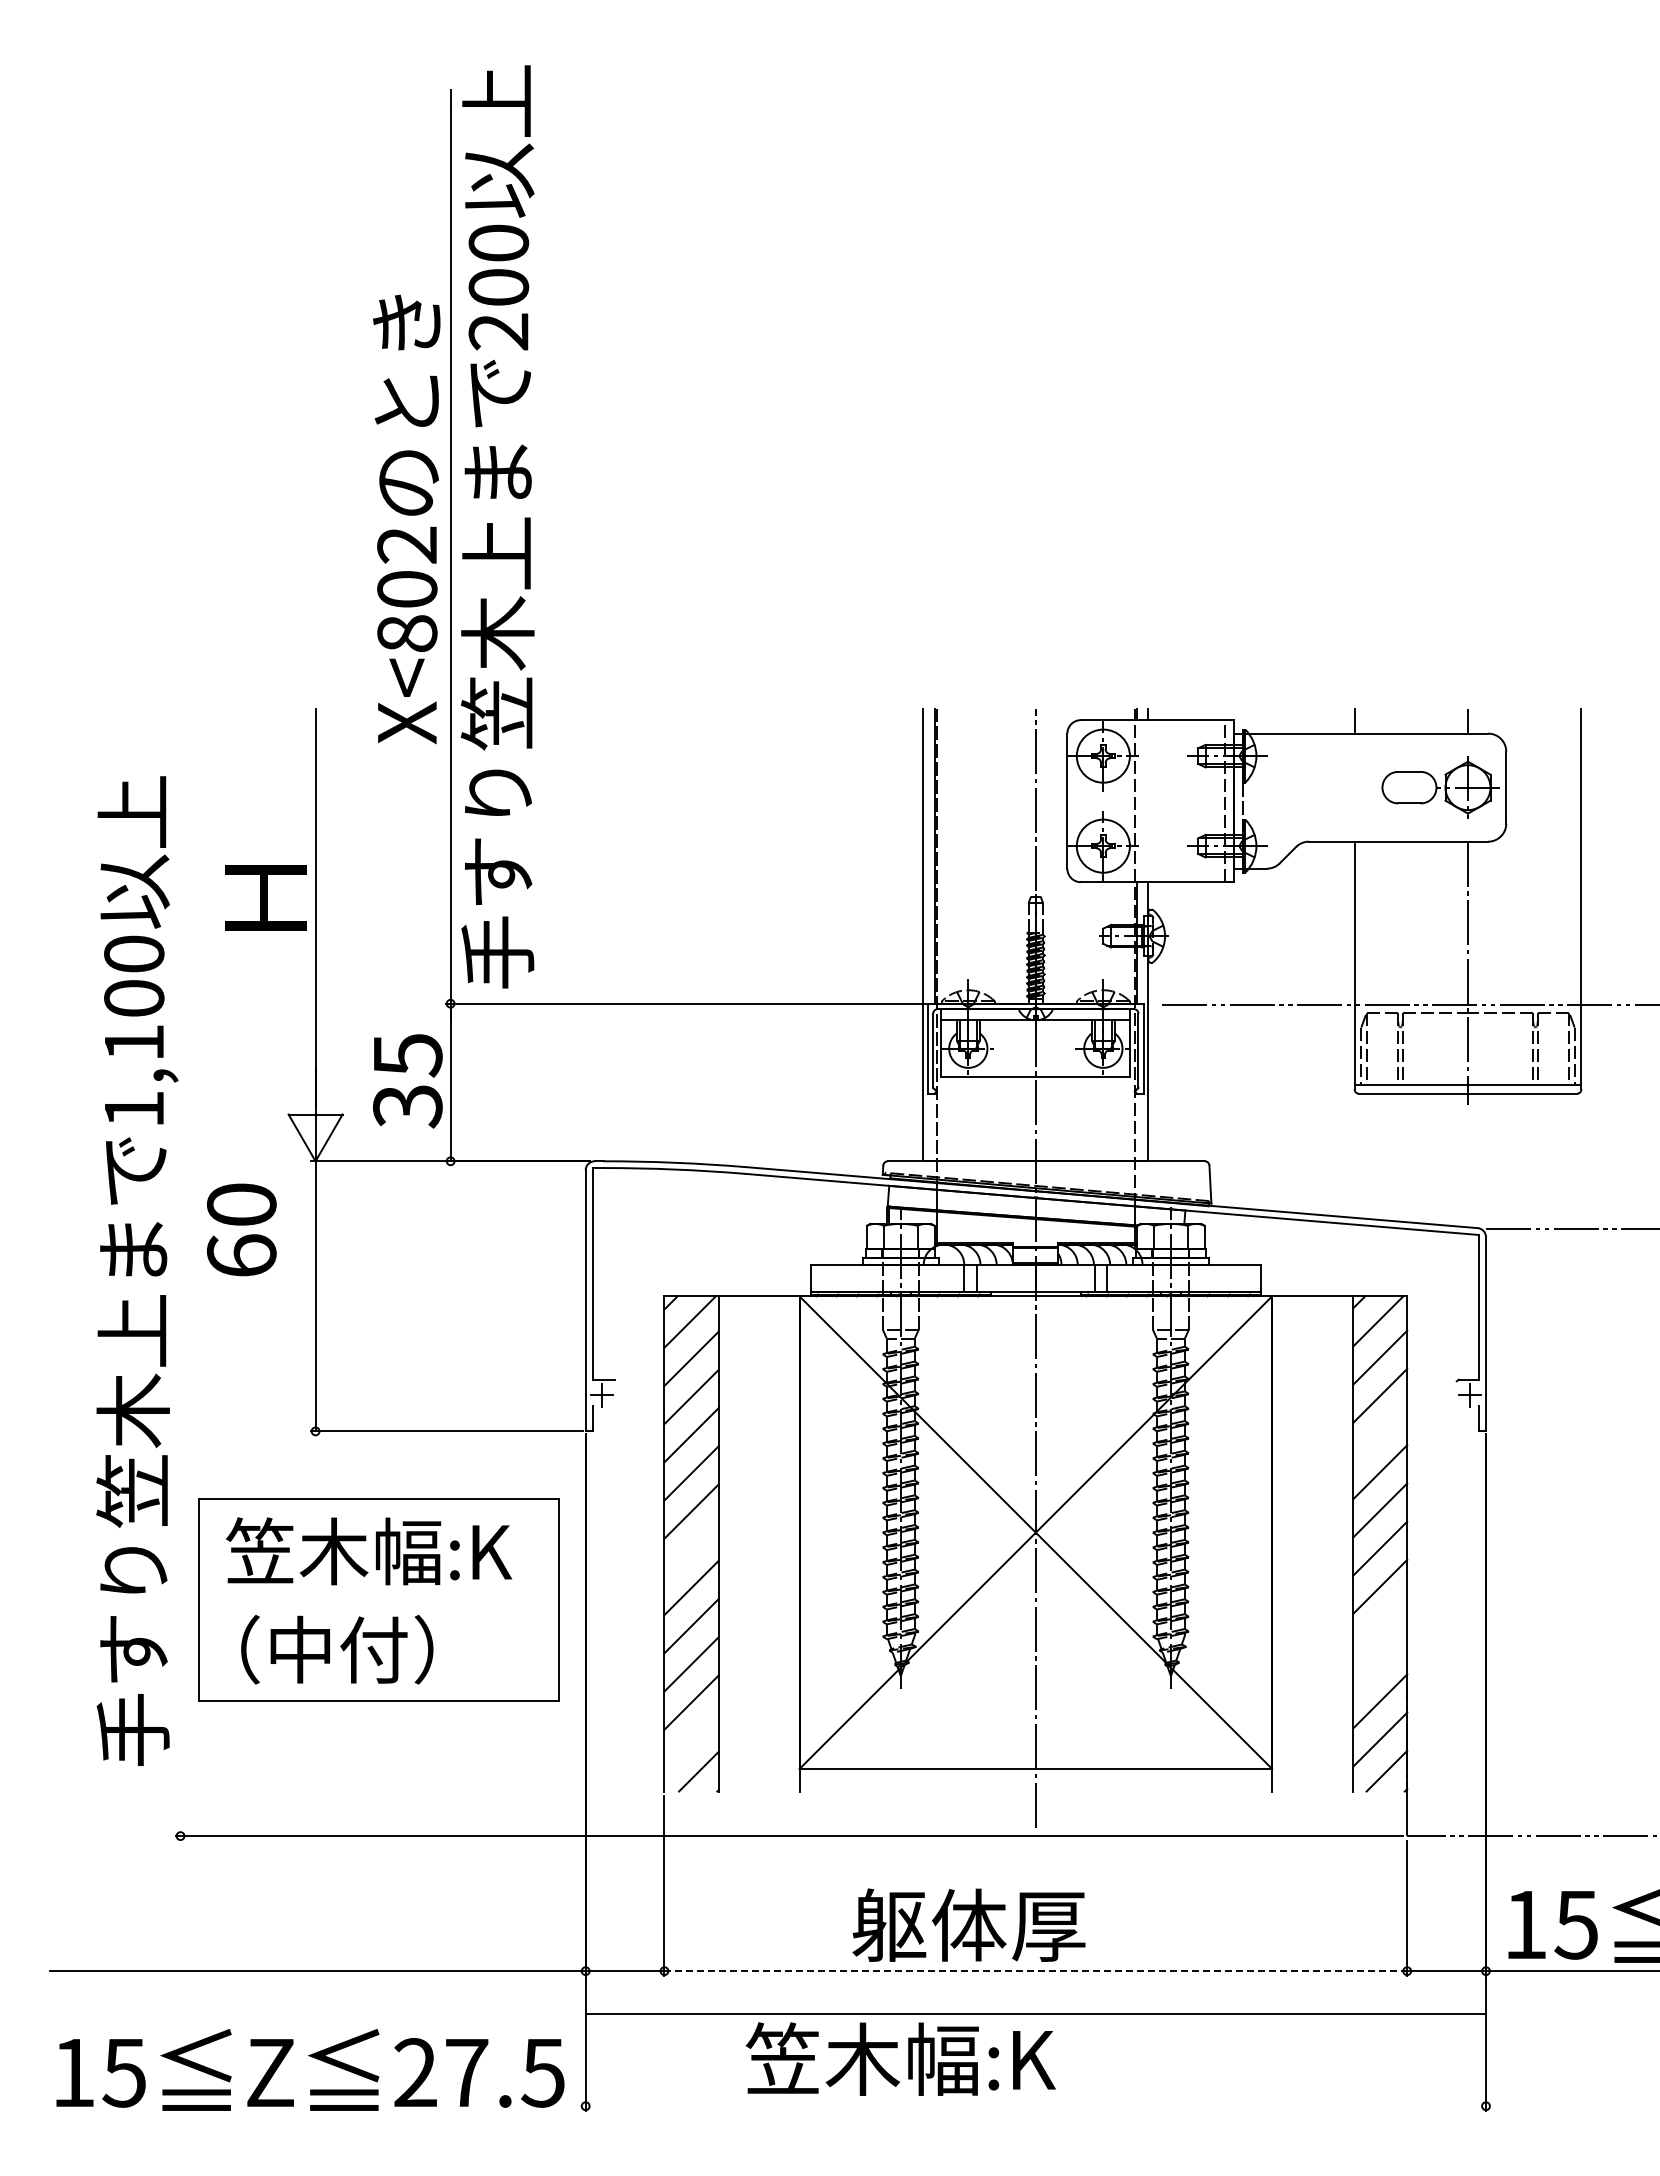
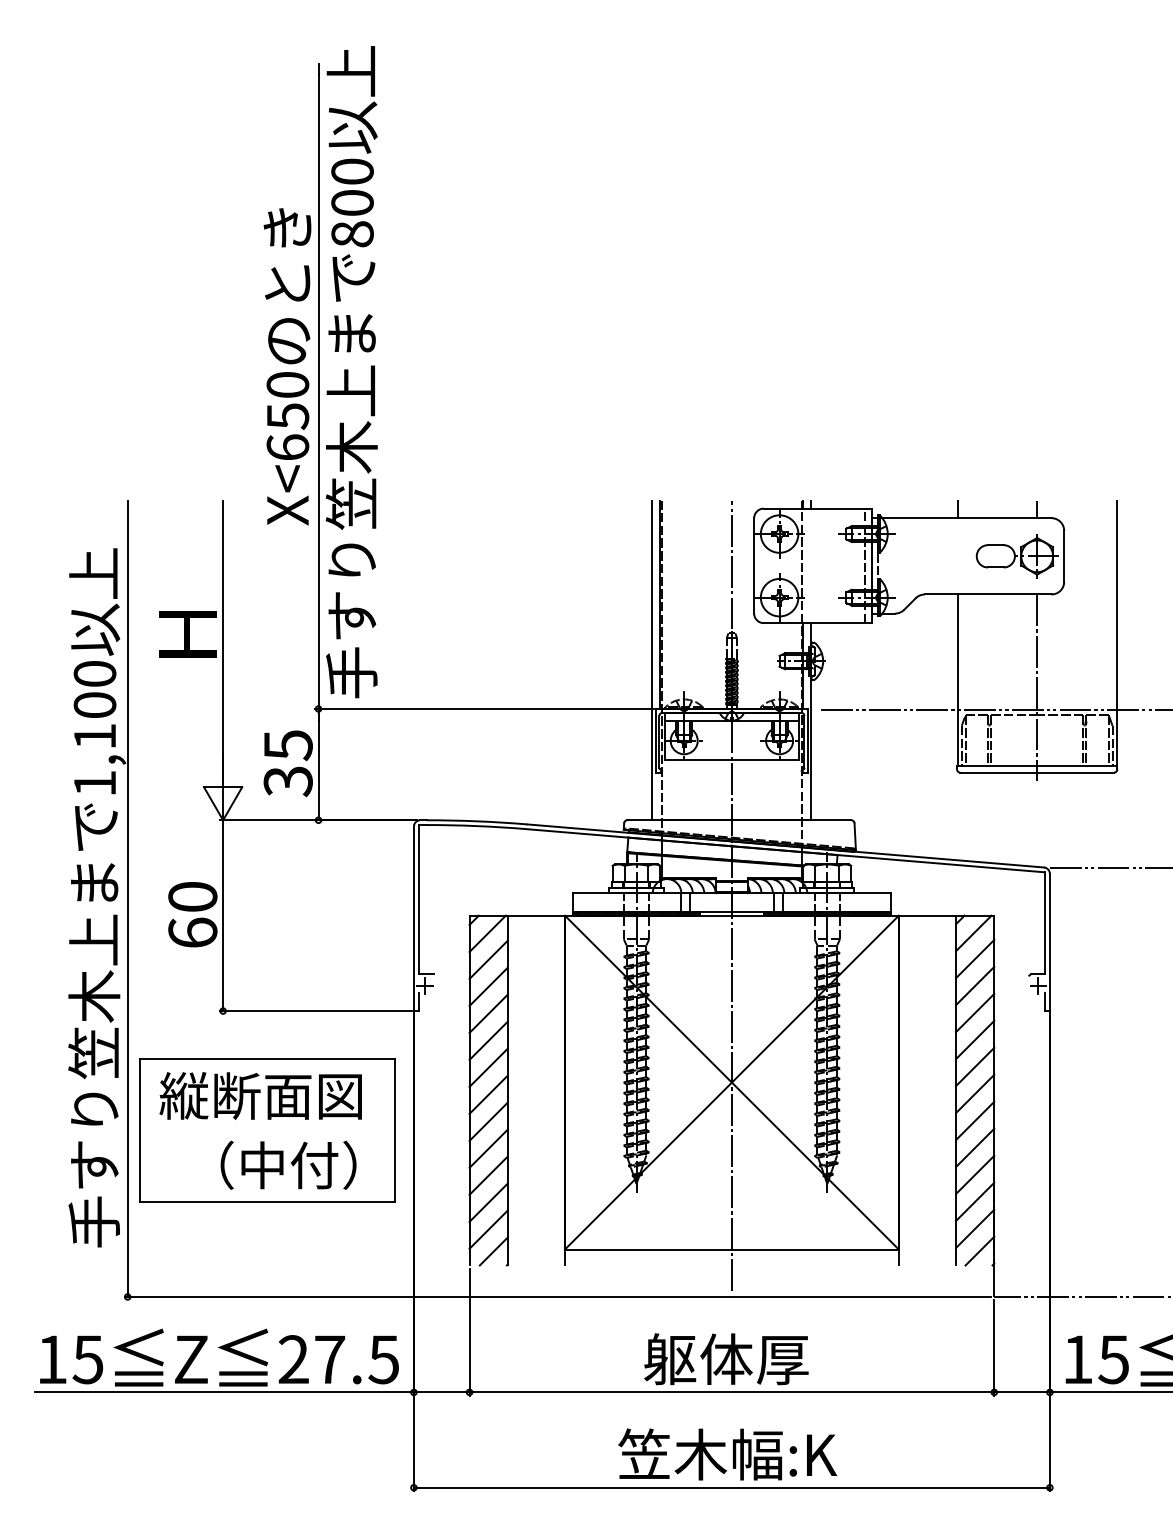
text: (498, 331) -> (352, 234), 200 -> 800
text: (407, 589) -> (288, 416), X<802 -> X<650
text: (241, 1229) -> (192, 914), moved
line: (180, 1272) -> (127, 898), added
line: (1380, 1434) -> (975, 1013), added
line: (691, 1549) -> (488, 1094), added
text: (368, 1551) -> (260, 1095), 笠木幅:K -> 縦断面図
line: (1380, 1625) -> (975, 1148), added
text: (337, 1649) -> (288, 1165), moved
line: (1380, 1663) -> (975, 1175), added
line: (691, 1740) -> (488, 1229), added
text: (968, 1924) -> (726, 1358), moved
line: (1036, 1971) -> (732, 1392), dashed -> solid
line: (1035, 2014) -> (731, 1487), moved
text: (900, 2058) -> (727, 1454), moved
text: (310, 2069) -> (219, 1357), moved

